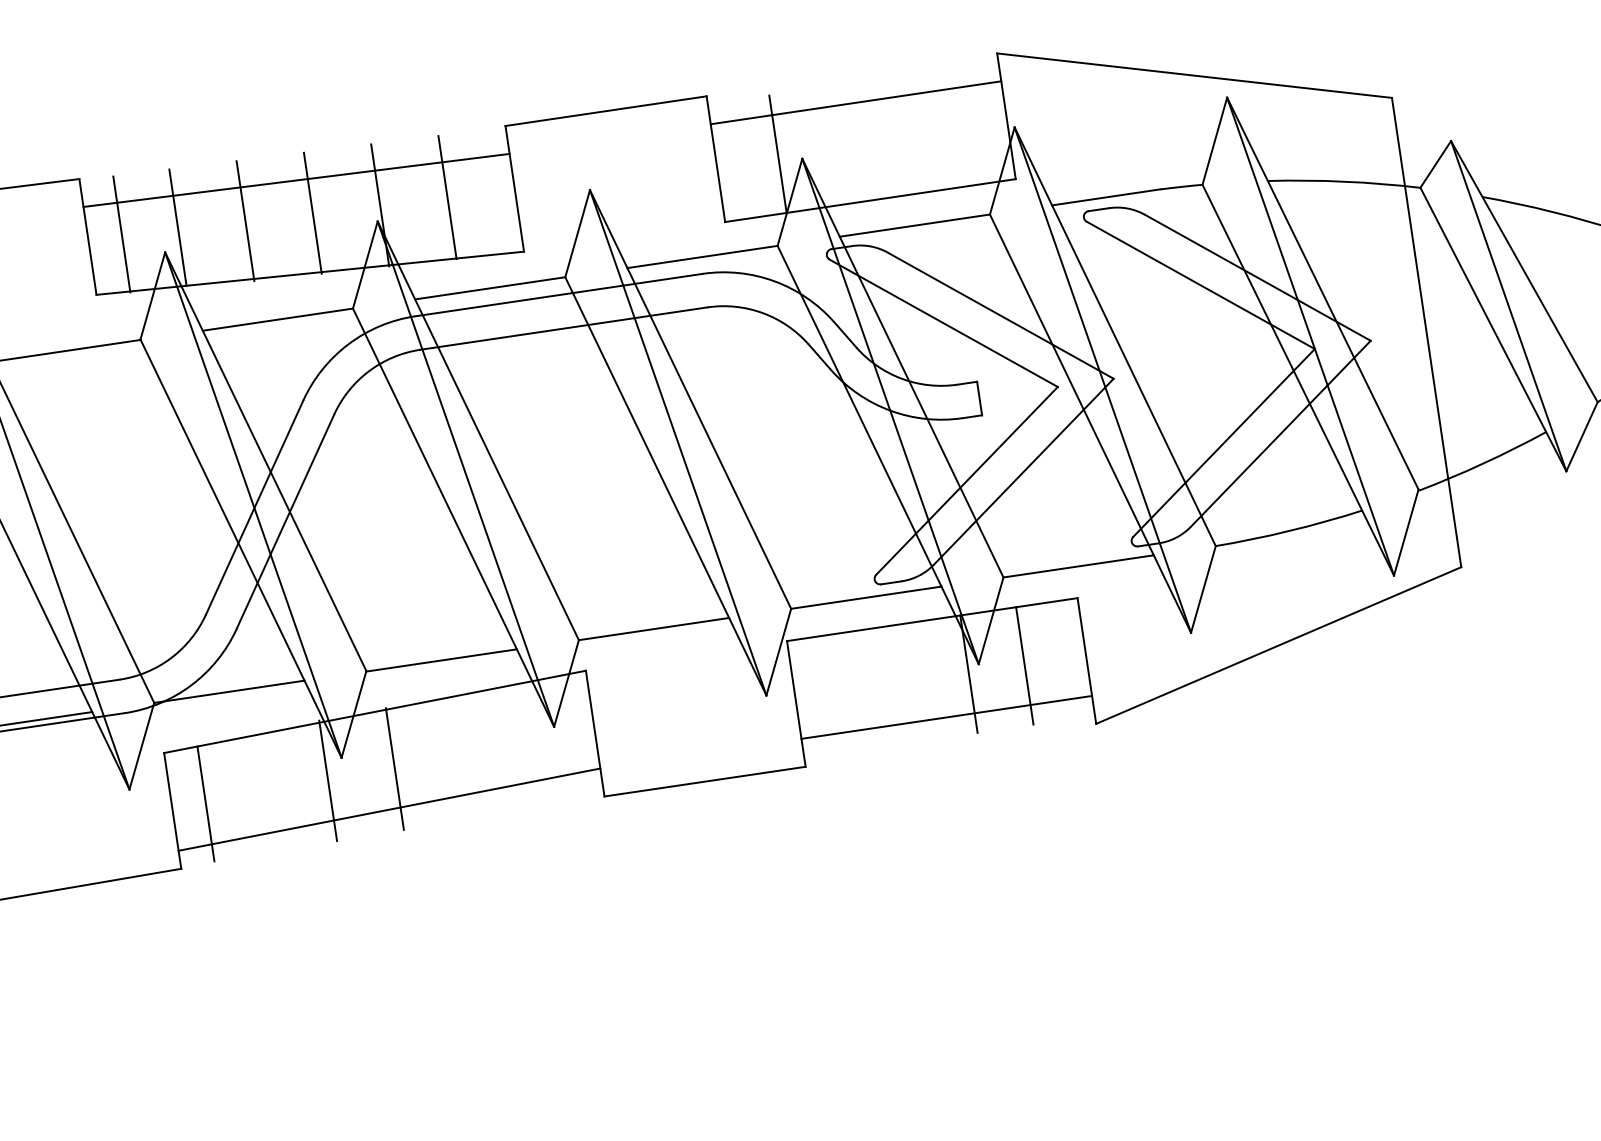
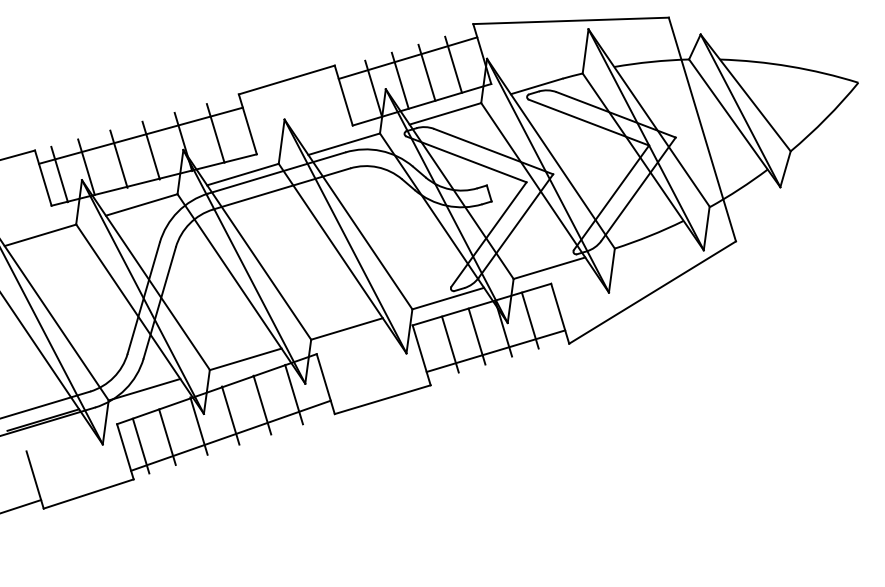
line: (945, 128) -> (453, 64), added
line: (888, 137) -> (426, 72), added
line: (832, 145) -> (399, 80), added
line: (912, 682) -> (476, 336), added
line: (855, 690) -> (449, 344), added
line: (527, 745) -> (293, 394), added
line: (462, 756) -> (262, 404), added
line: (261, 792) -> (167, 436), added

